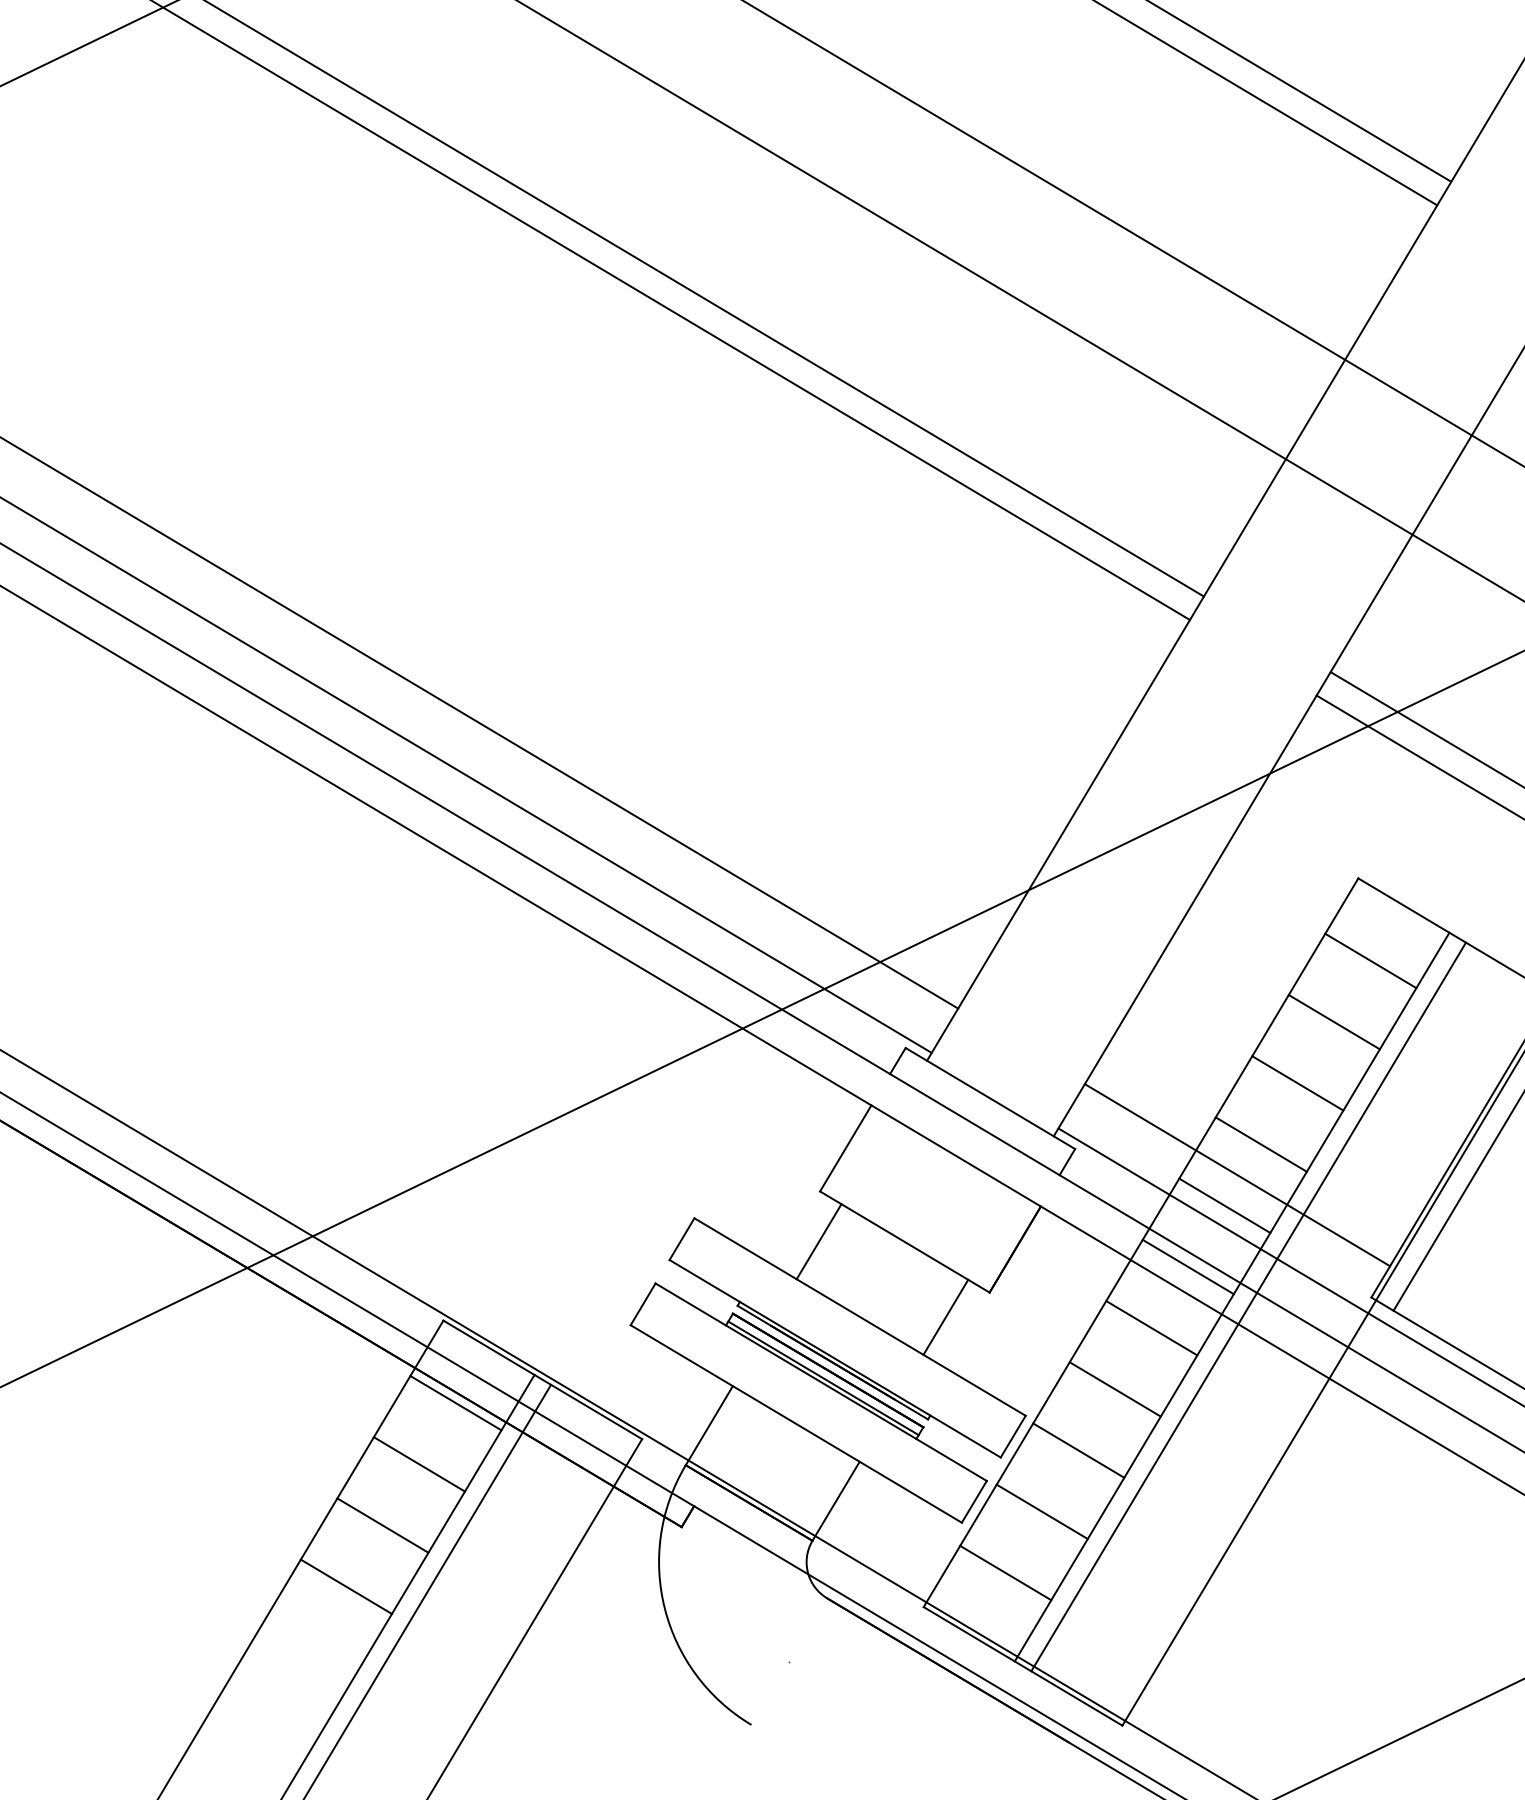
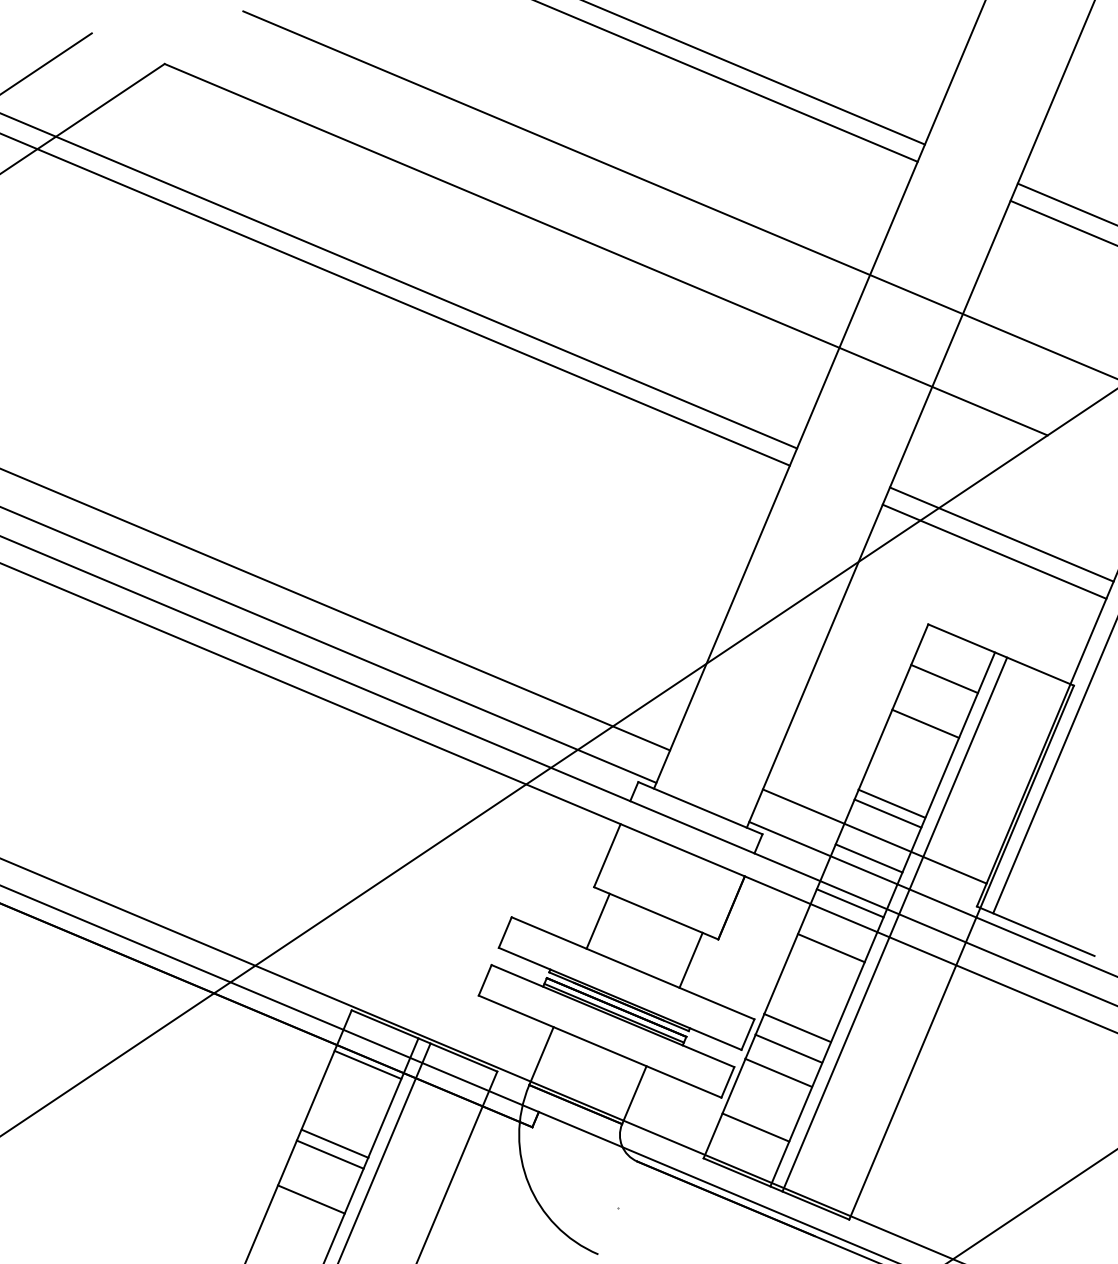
line: (1297, 1082) -> (891, 803), moved
line: (1115, 1388) -> (797, 1027), moved
line: (1078, 1450) -> (778, 1072), moved
line: (418, 1463) -> (334, 1143), moved
line: (1041, 1511) -> (788, 1048), moved

